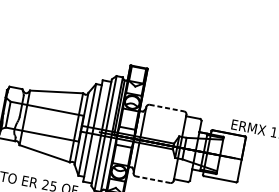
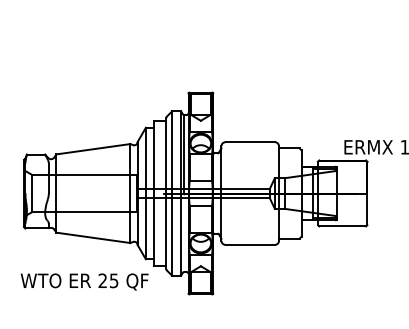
line: (167, 108) -> (250, 142), dashed -> solid
line: (153, 179) -> (250, 244), dashed -> solid

